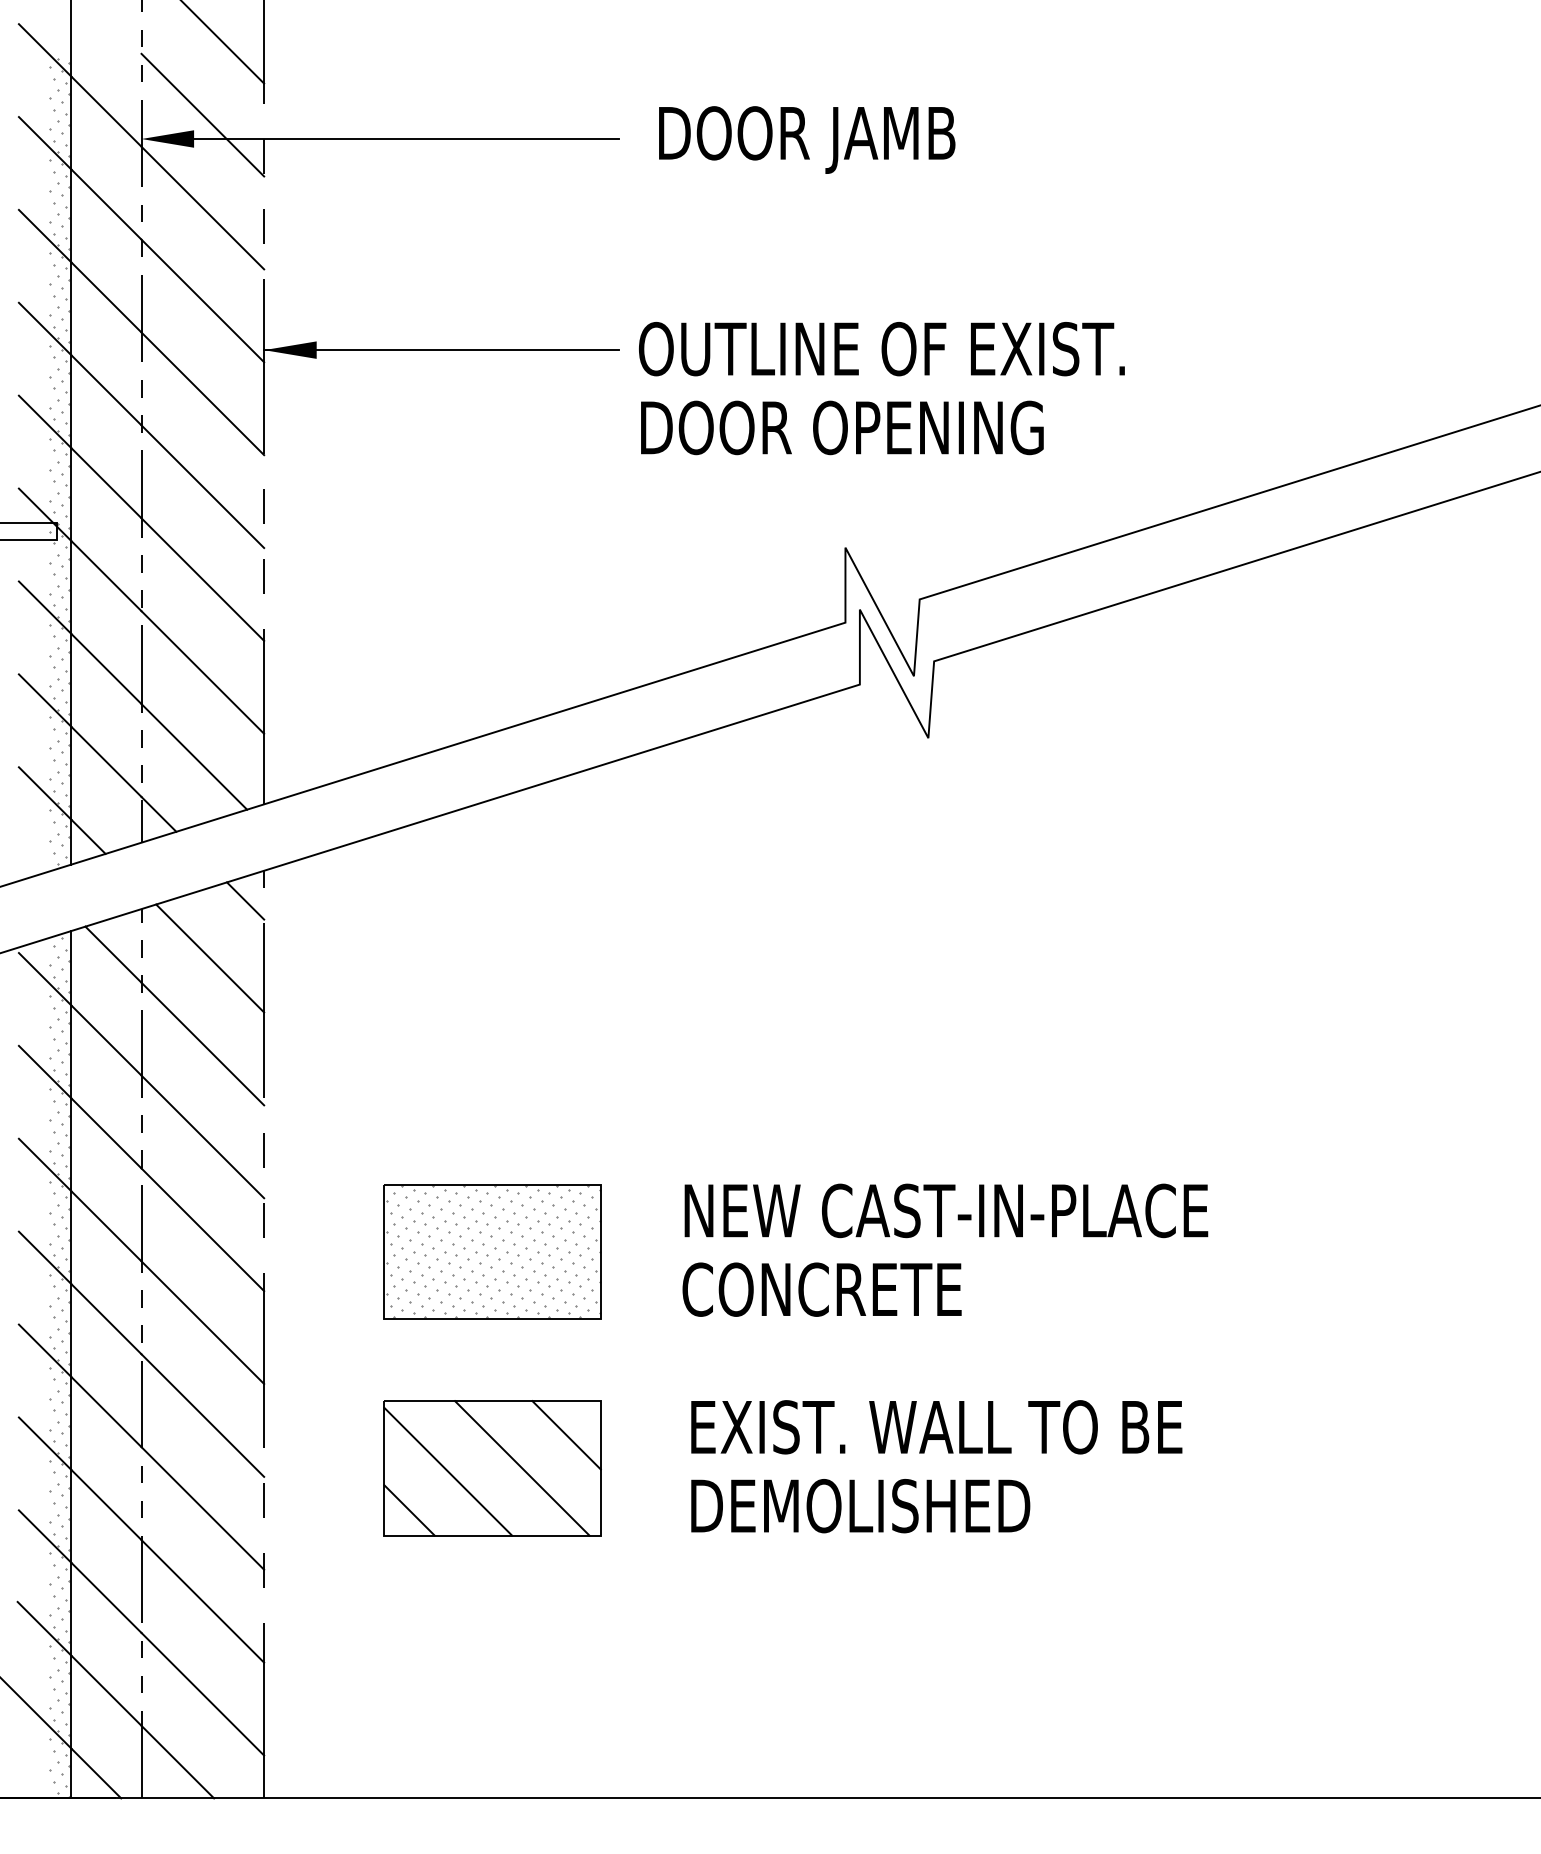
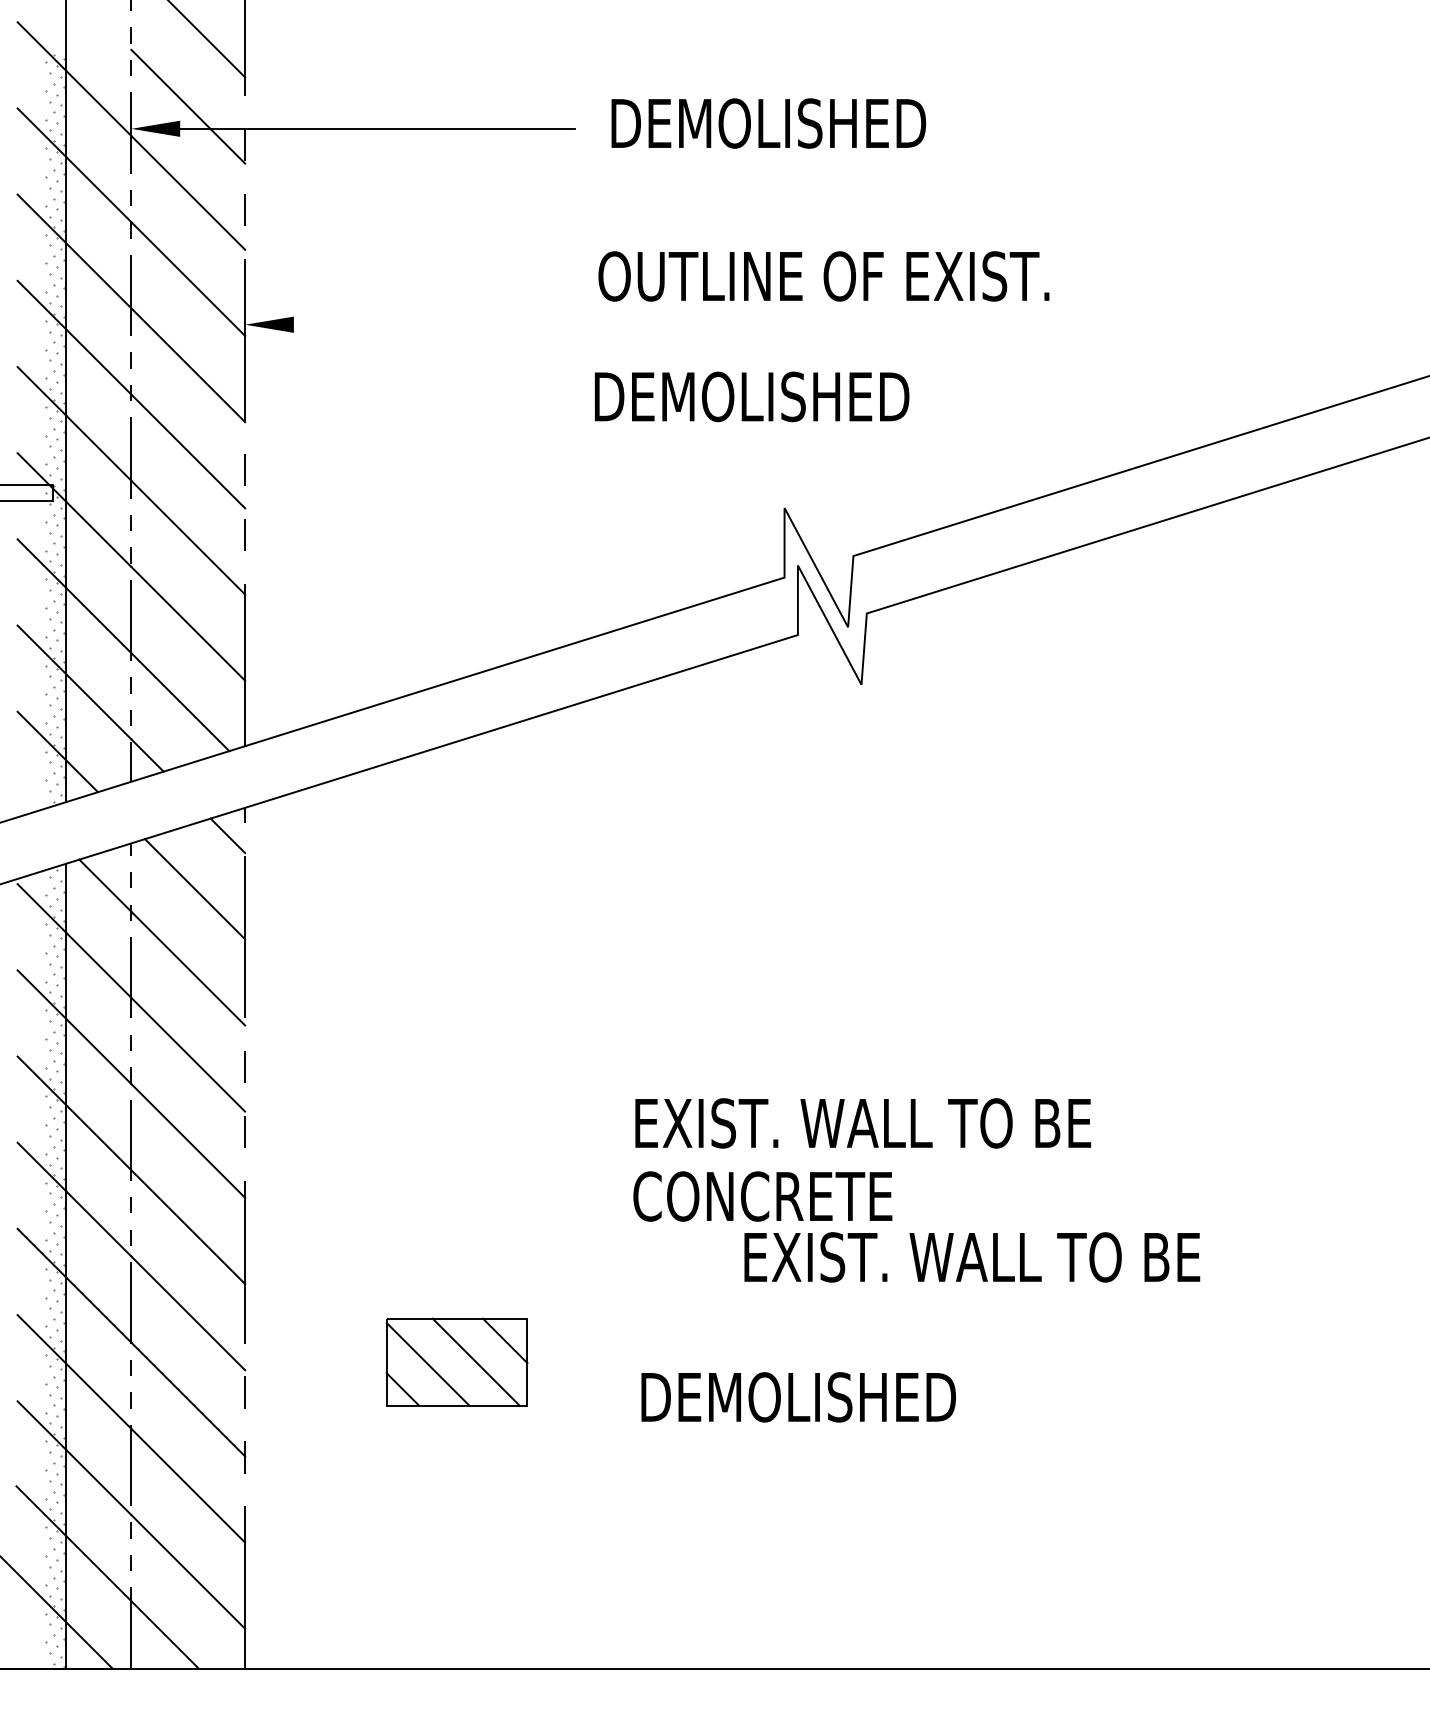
text: (846, 139) -> (785, 129), DOOR JAMB -> DEMOLISHED
text: (881, 349) -> (823, 276), moved
line: (441, 350) -> (409, 325), removed
text: (860, 427) -> (798, 396), DOOR OPENING -> DEMOLISHED
text: (948, 1210) -> (880, 1123), NEW CAST-IN-PLACE -> EXIST. WALL TO BE
part: (492, 1251) -> (457, 1161), removed
text: (936, 1427) -> (972, 1257), moved
part: (492, 1468) -> (457, 1362), size x0.7

